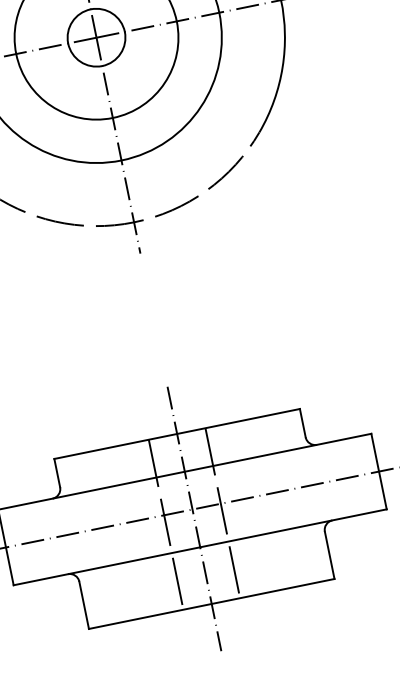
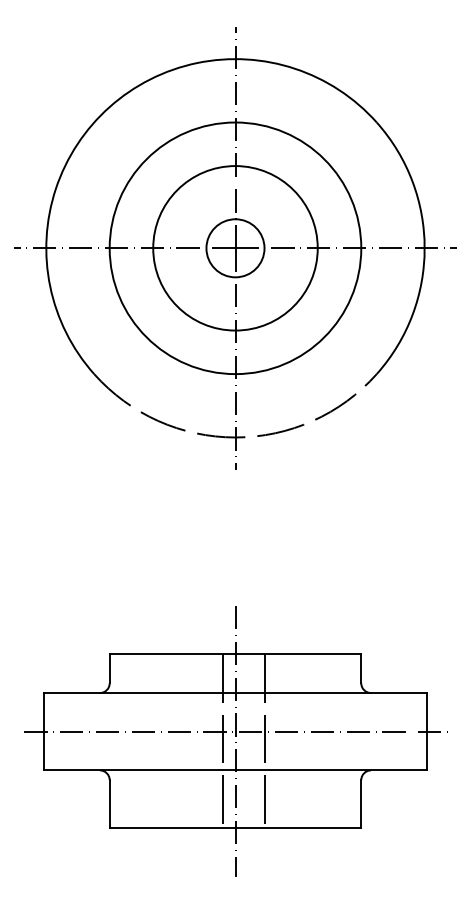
line: (166, 524) -> (223, 741), moved

